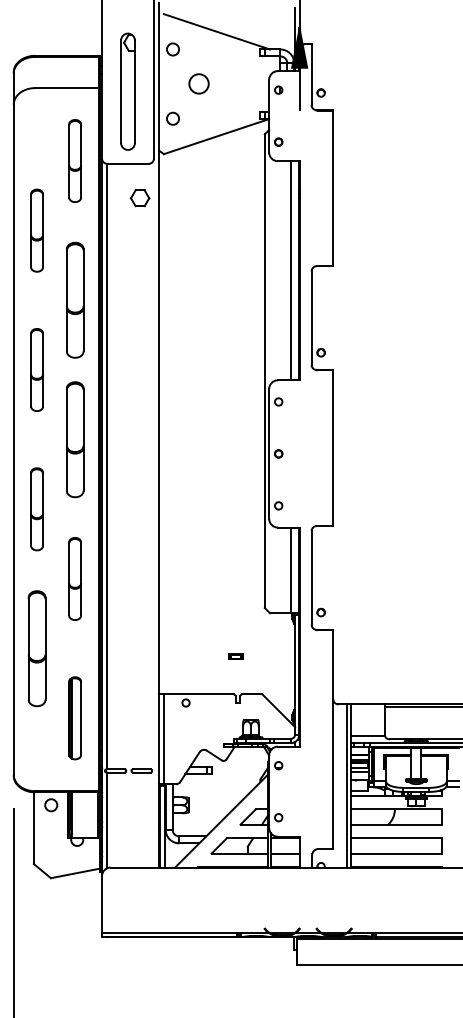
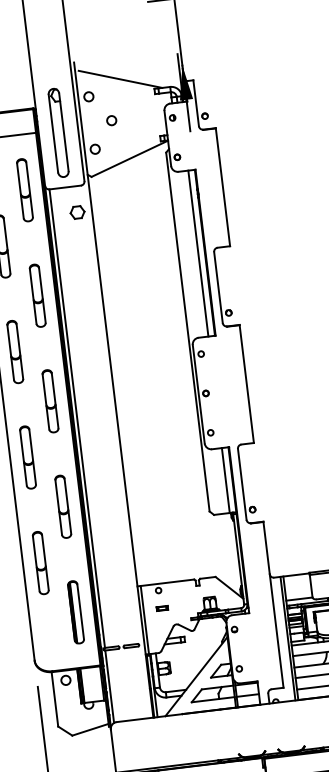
circle: (198, 84) -> (111, 120), size x0.62
part: (74, 300) -> (37, 295), size x0.71
part: (74, 439) -> (50, 401), size x0.71
part: (36, 648) -> (40, 562), size x0.71
part: (235, 656) -> (161, 608), moved

